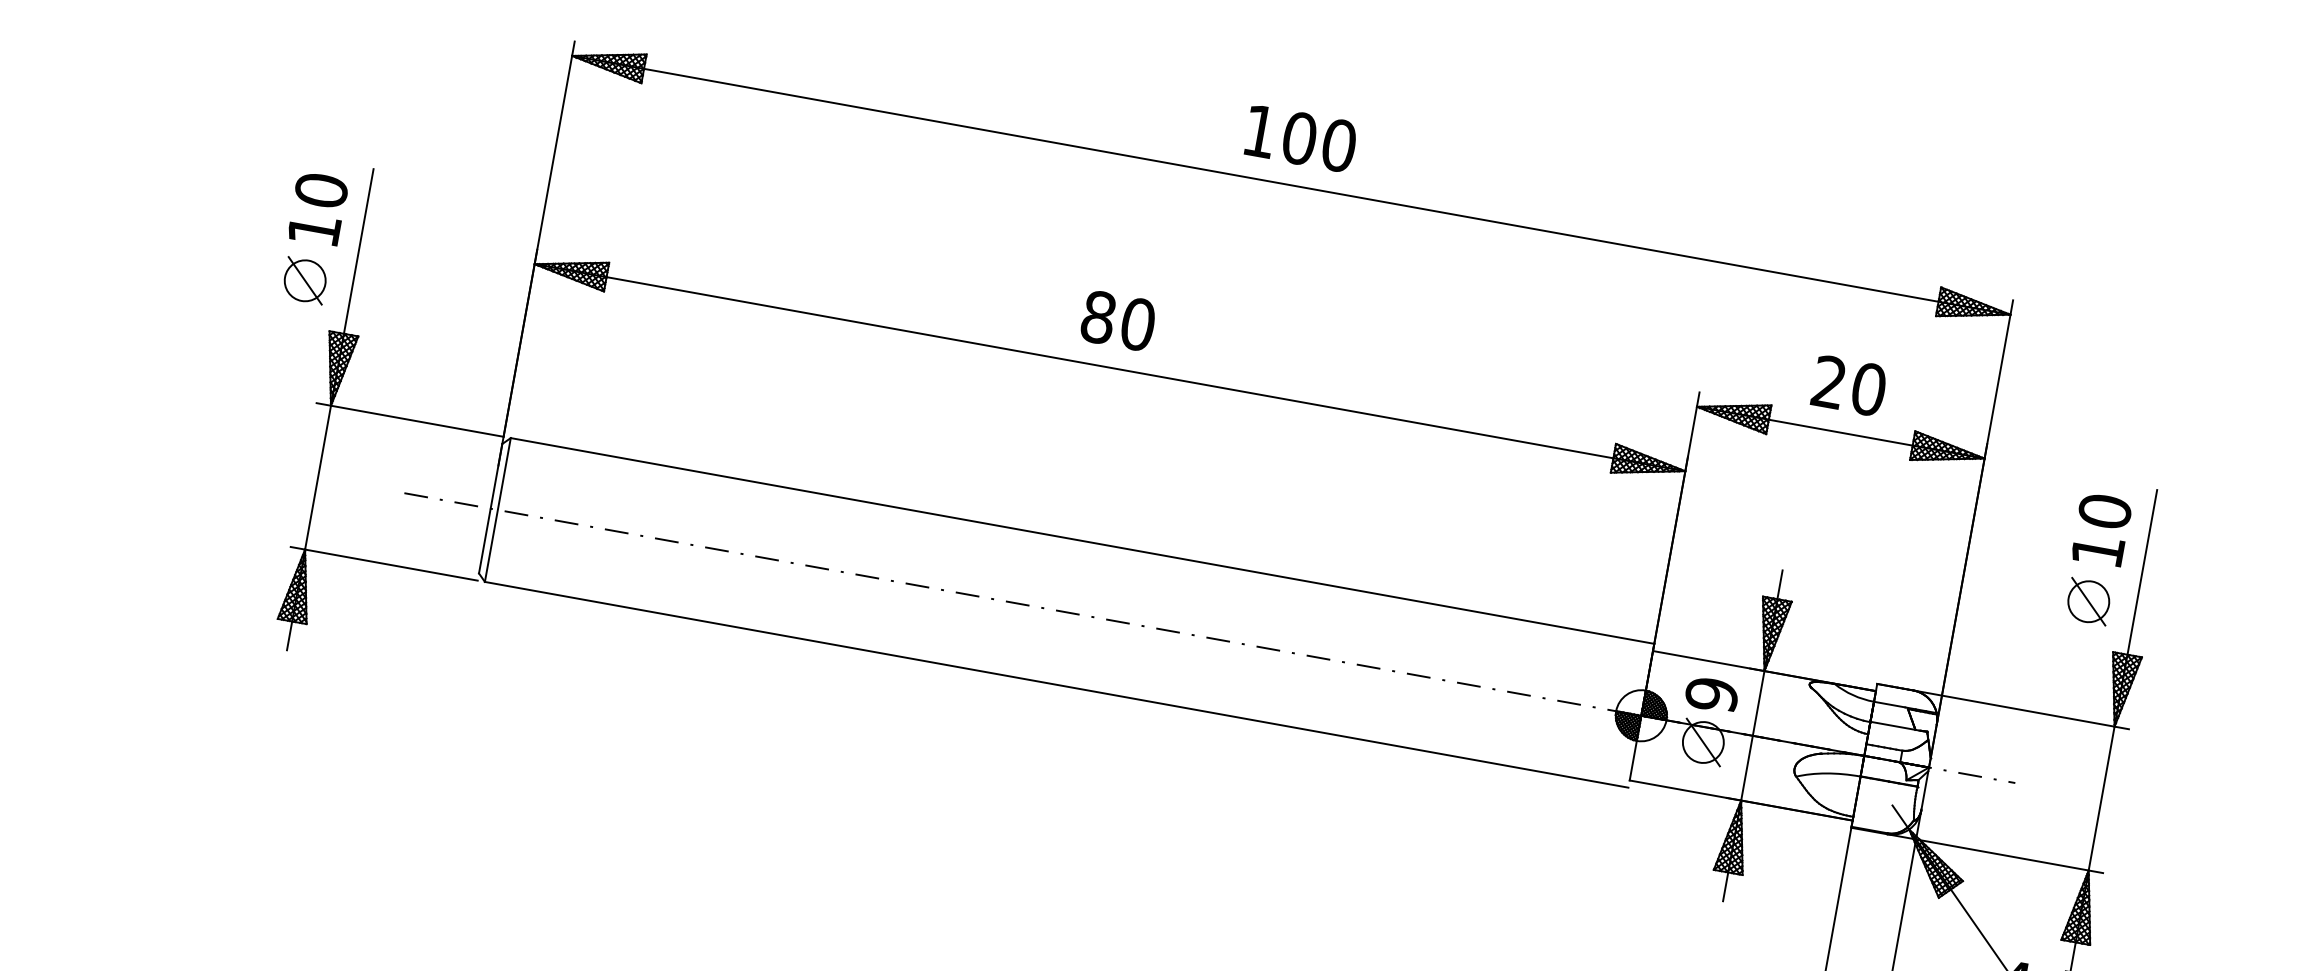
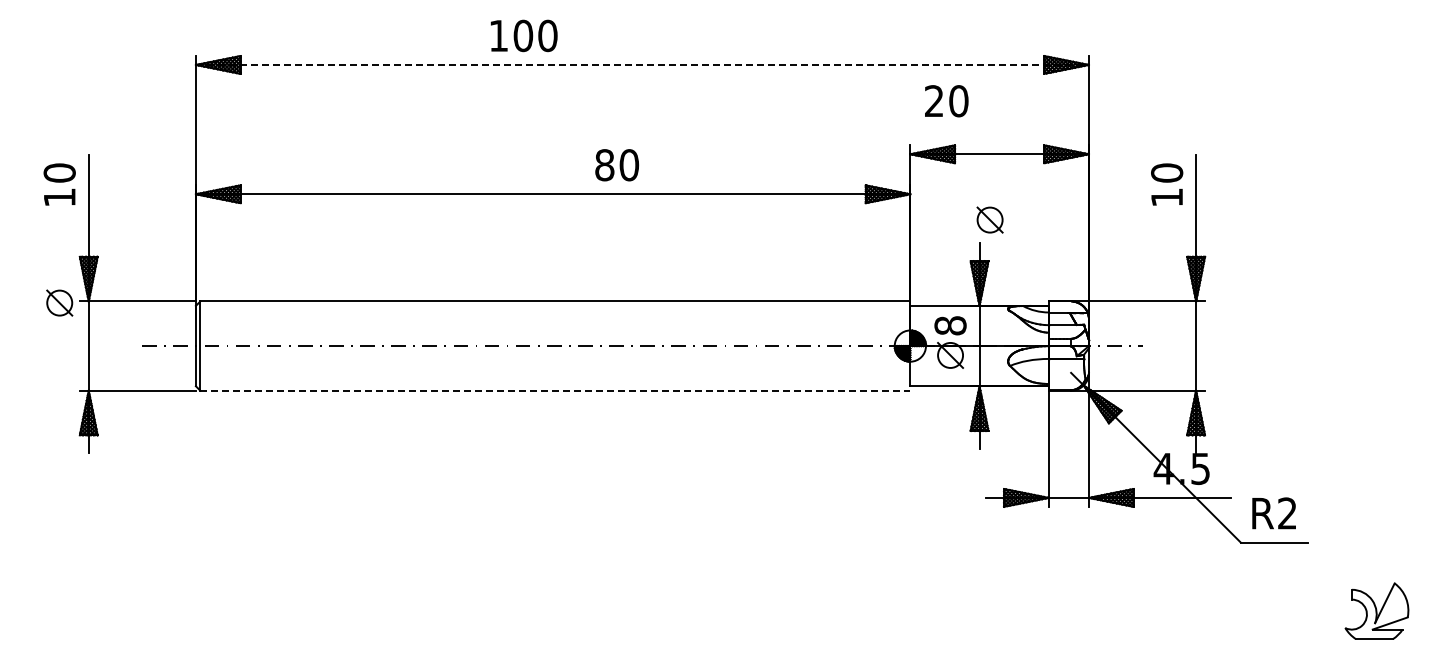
text: (1299, 137) -> (523, 35), moved
line: (1291, 184) -> (642, 64), solid -> dashed
part: (305, 279) -> (59, 302), moved
text: (1117, 321) -> (616, 165), moved
text: (1848, 386) -> (946, 101), moved
part: (2087, 600) -> (989, 219), moved
line: (1056, 684) -> (555, 390), solid -> dashed
text: (1711, 694) -> (950, 325), 9 -> 8

